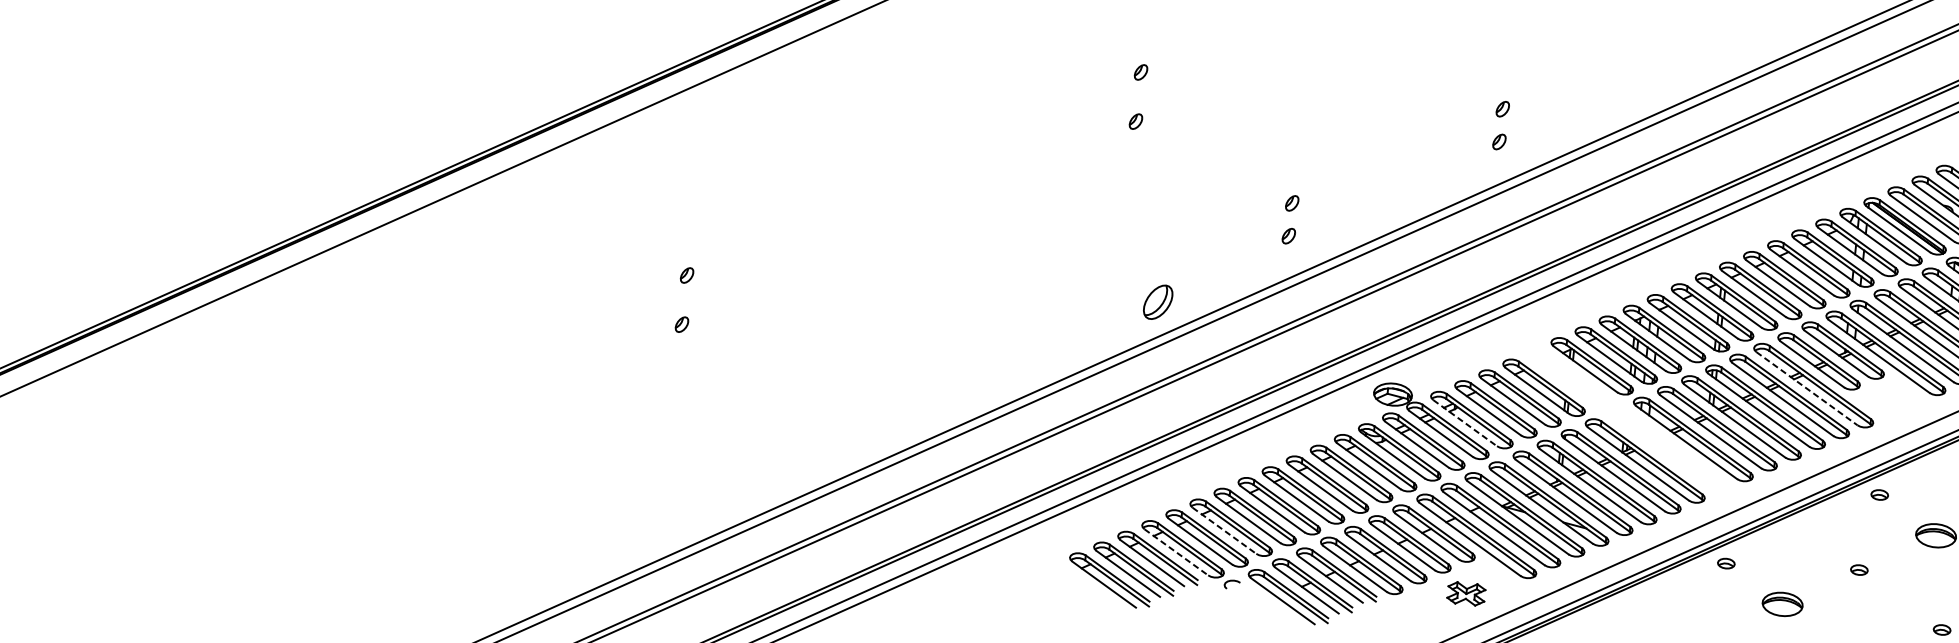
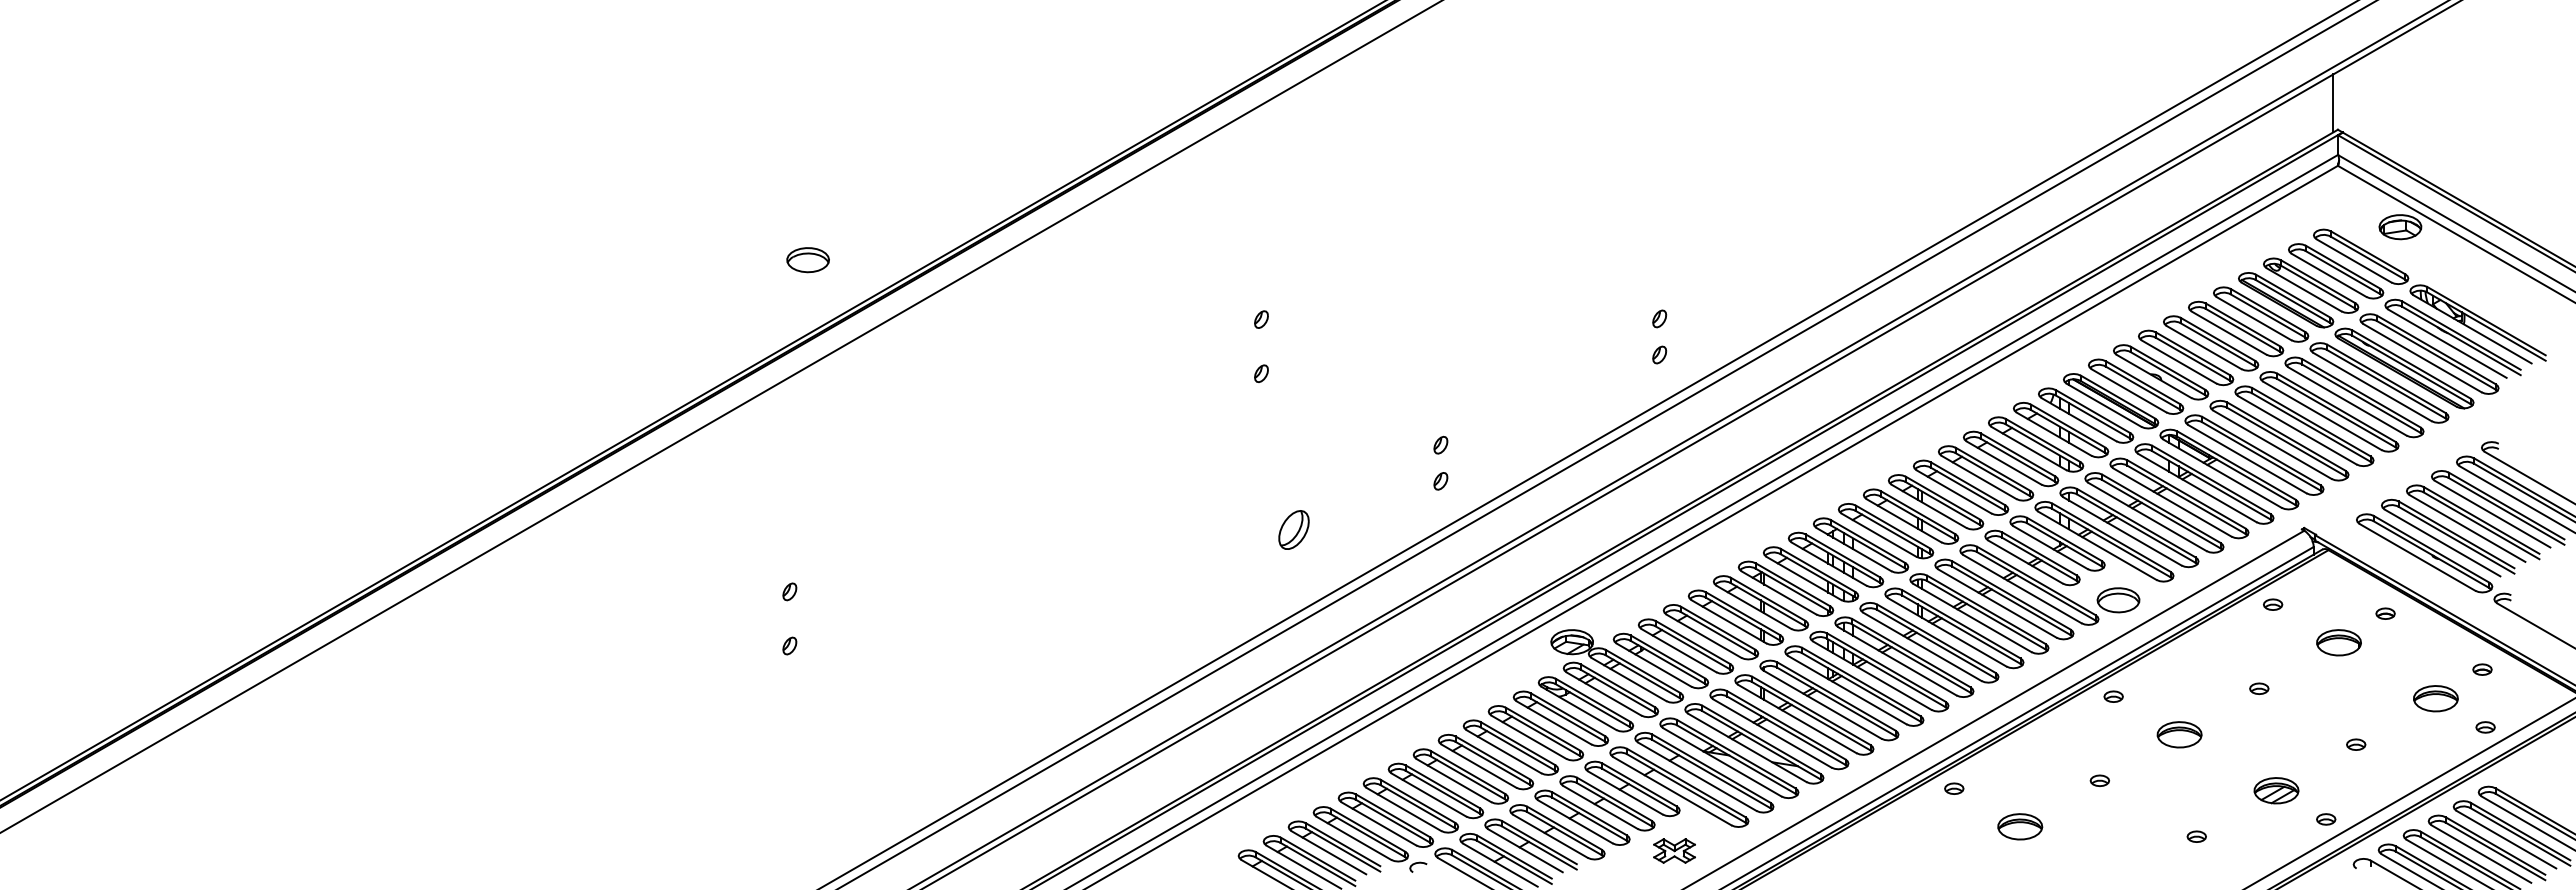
part: (1157, 301) -> (1293, 529), moved
line: (1807, 389) -> (2022, 589), dashed -> solid
part: (1893, 408) -> (2118, 600), added
part: (1627, 420) -> (1830, 643), added
line: (1465, 423) -> (1654, 665), dashed -> solid
line: (1224, 530) -> (1404, 809), dashed -> solid
line: (1176, 552) -> (1354, 838), dashed -> solid

